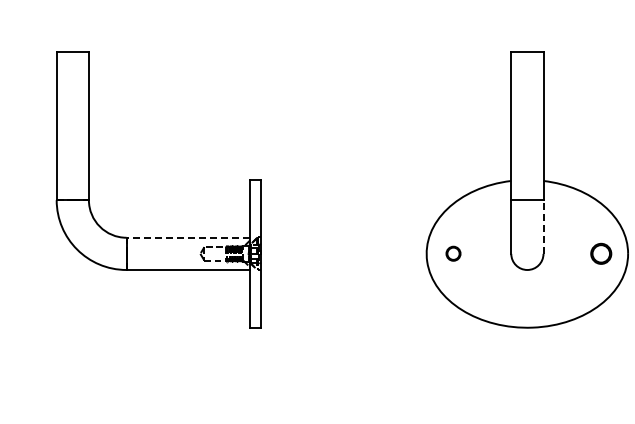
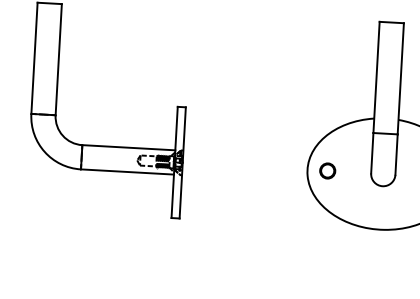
line: (543, 227) -> (396, 154), dashed -> solid
line: (188, 237) -> (129, 147), dashed -> solid
part: (453, 253) -> (327, 170), size x1.43

